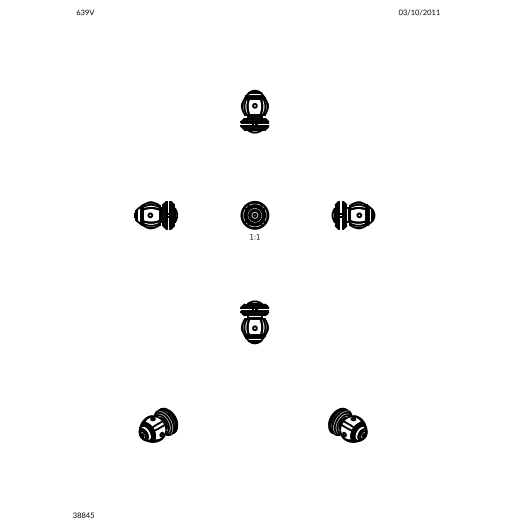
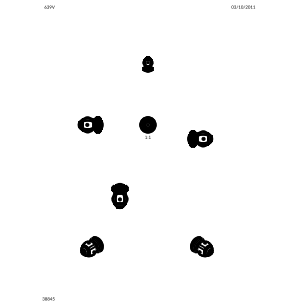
part: (254, 111) -> (147, 64), size x0.6
part: (354, 214) -> (200, 138), moved
part: (254, 321) -> (119, 195), moved

